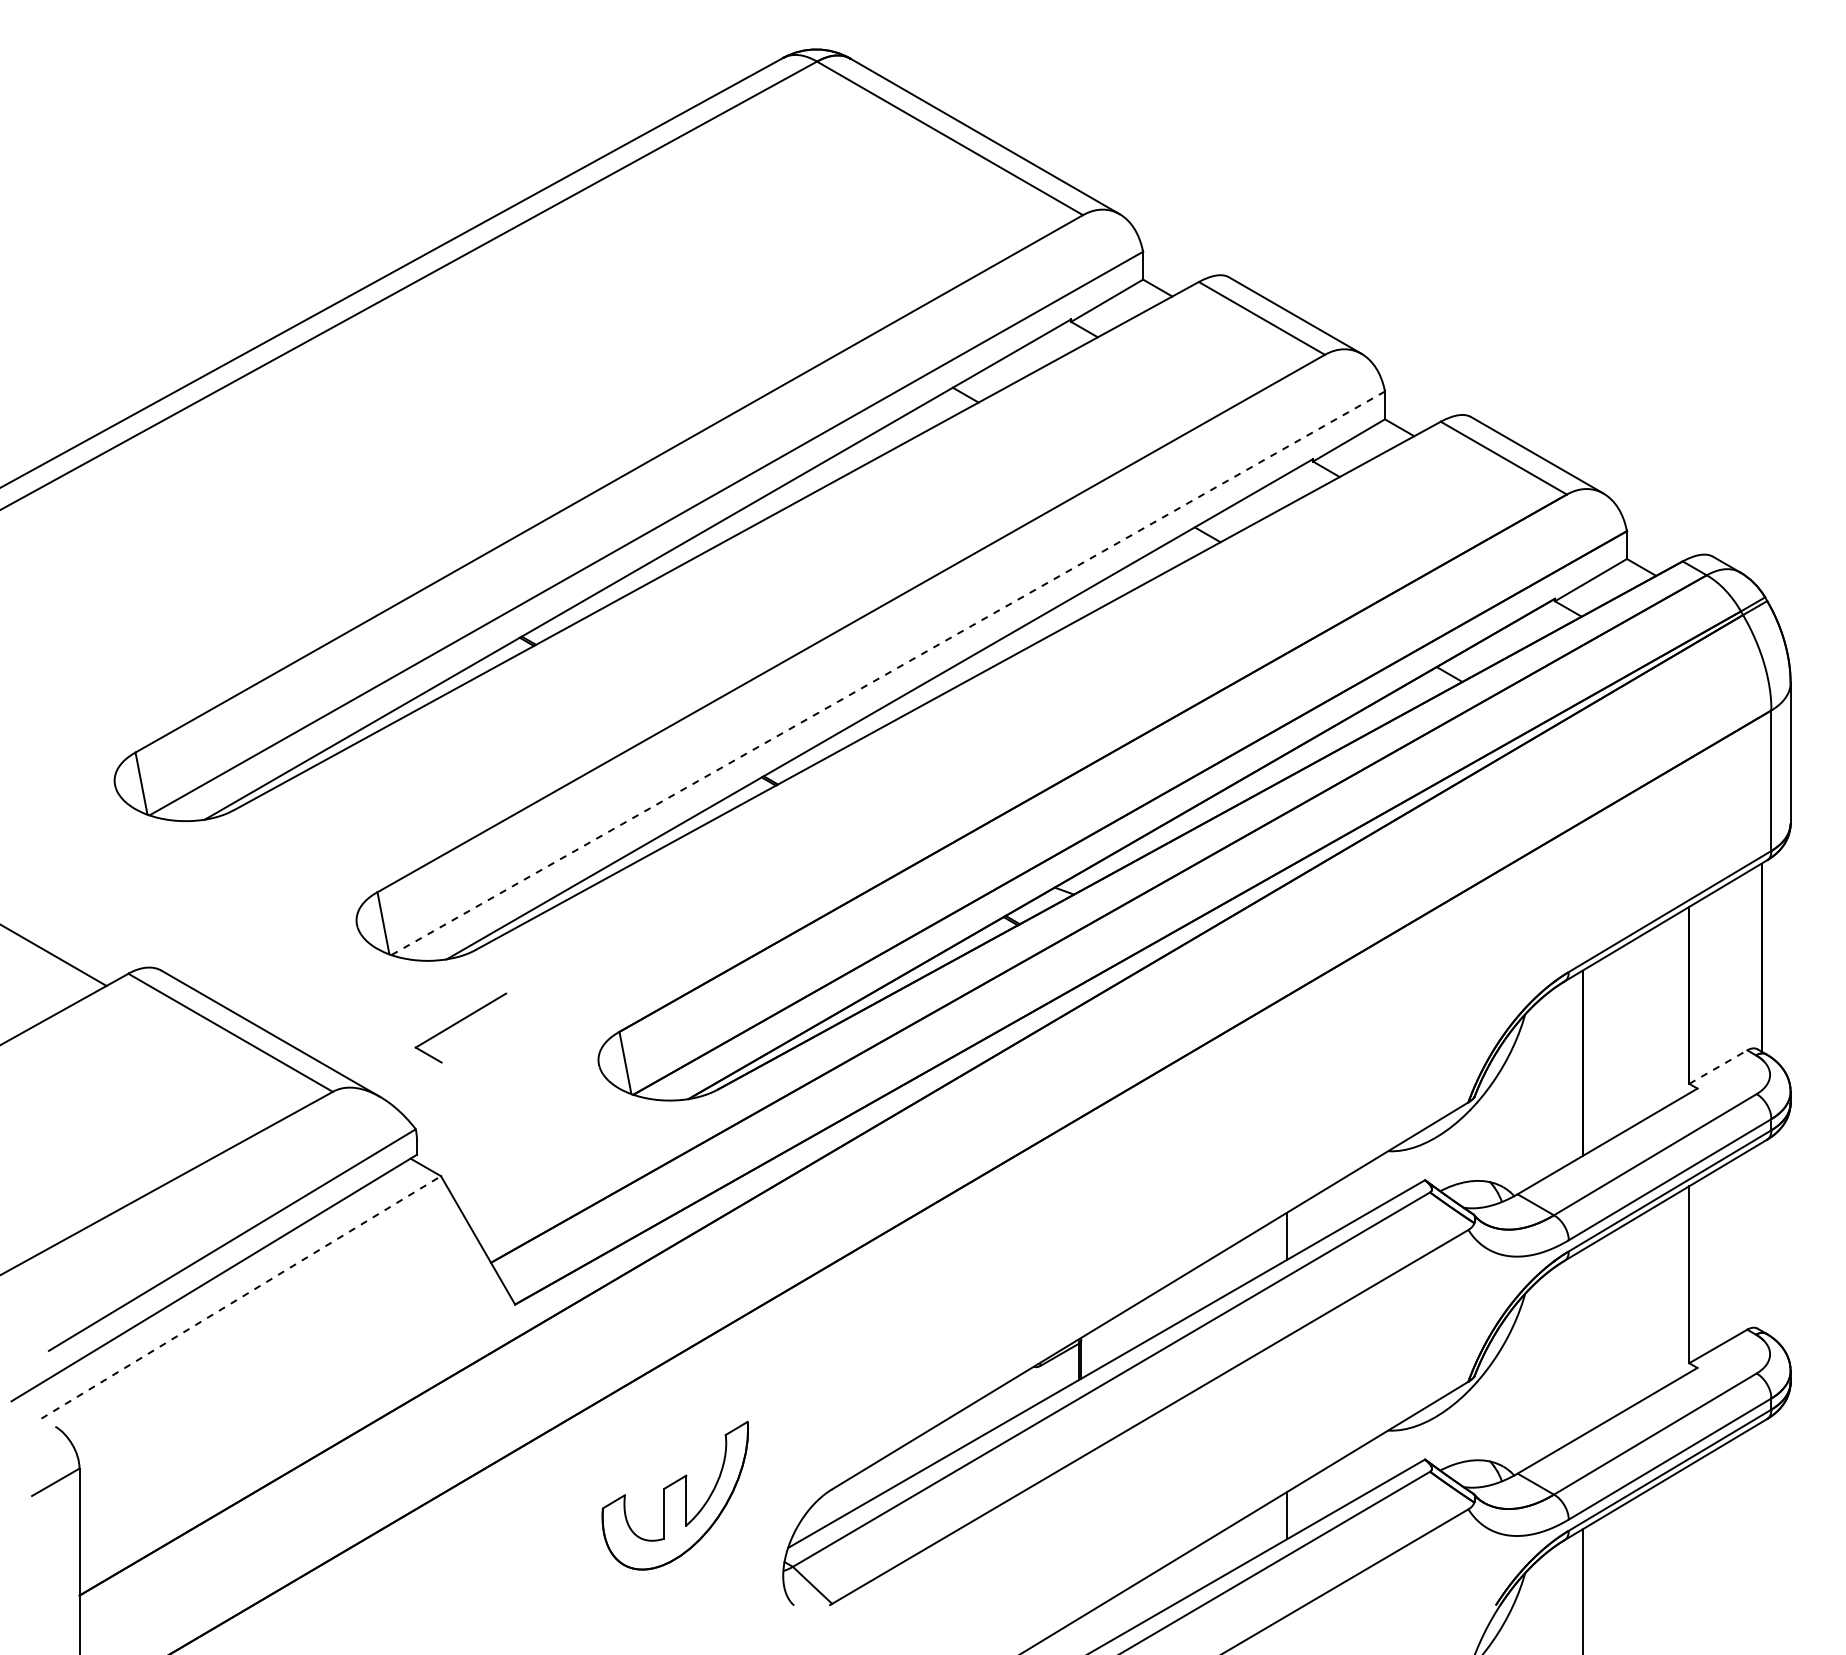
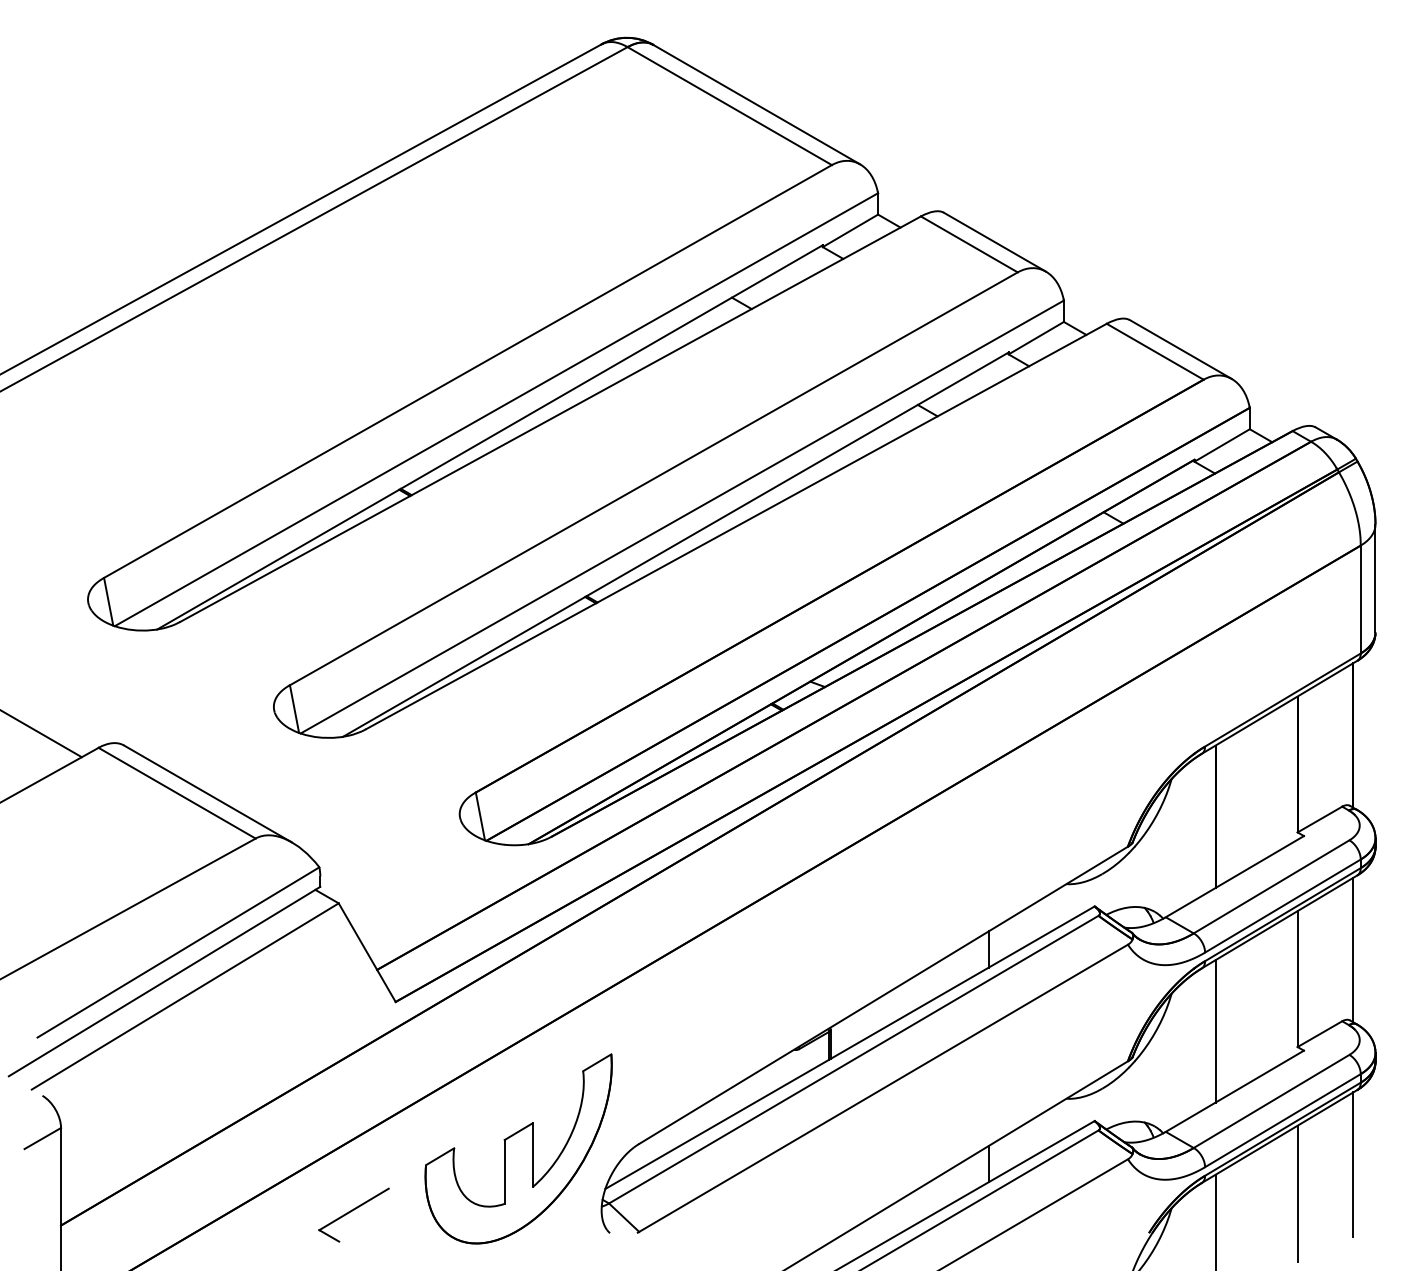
line: (887, 673) -> (681, 517), dashed -> solid
part: (460, 1027) -> (353, 1214), moved
line: (1718, 1067) -> (1320, 819), dashed -> solid
line: (1761, 1236) -> (1353, 949), added
line: (241, 1297) -> (185, 996), dashed -> solid
line: (1582, 1342) -> (1215, 1031), added
part: (675, 1495) -> (518, 1148), size x1.67
line: (1761, 1516) -> (1353, 1164), added
line: (1689, 1553) -> (1297, 1193), added

